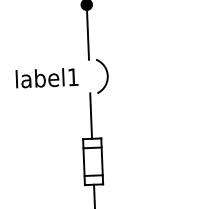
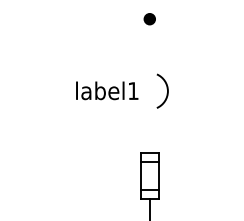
line: (87, 35) -> (149, 49), removed
line: (90, 116) -> (149, 130), removed

